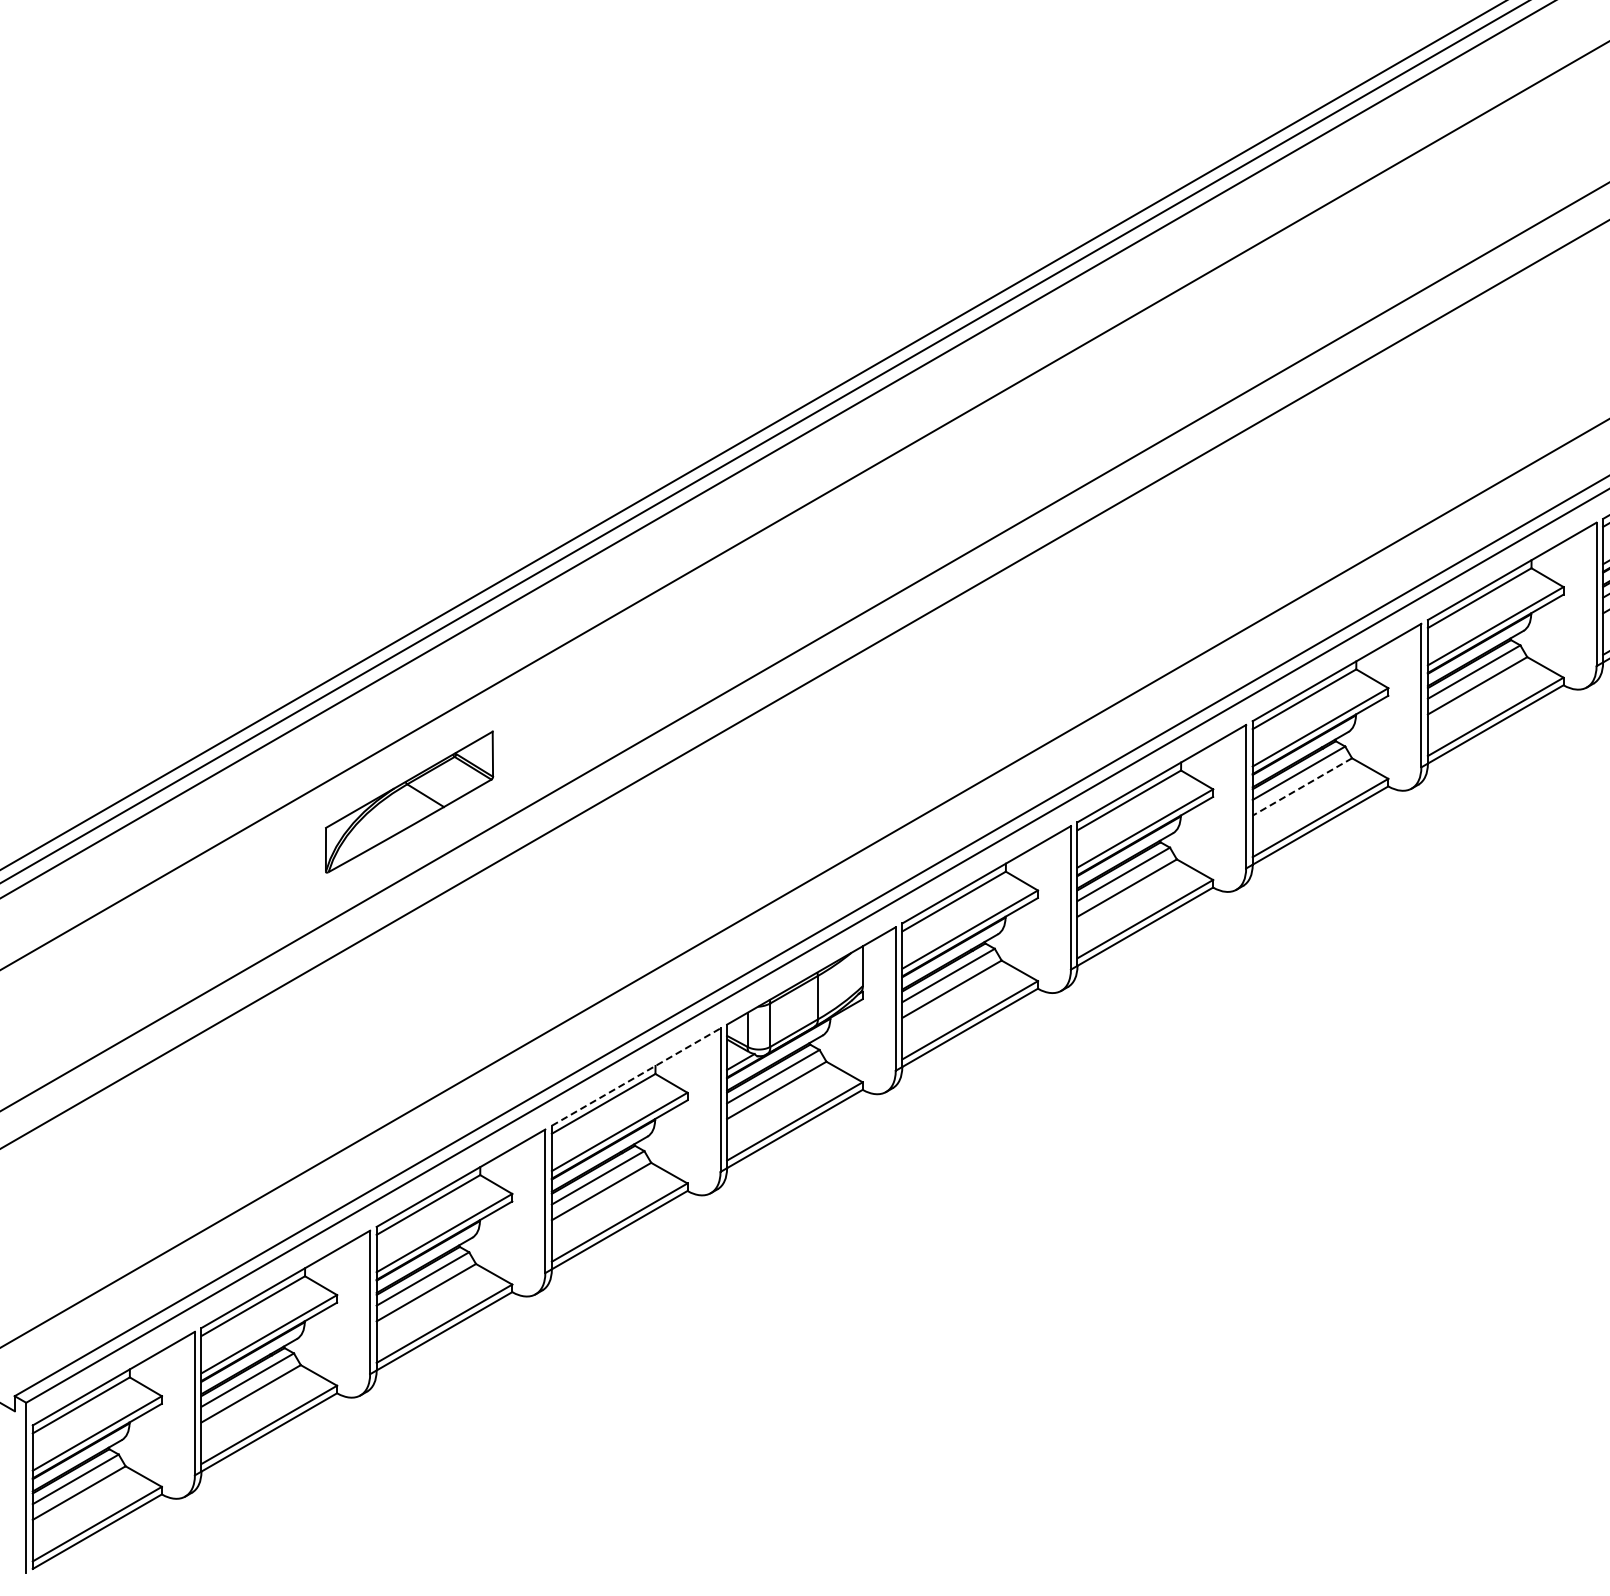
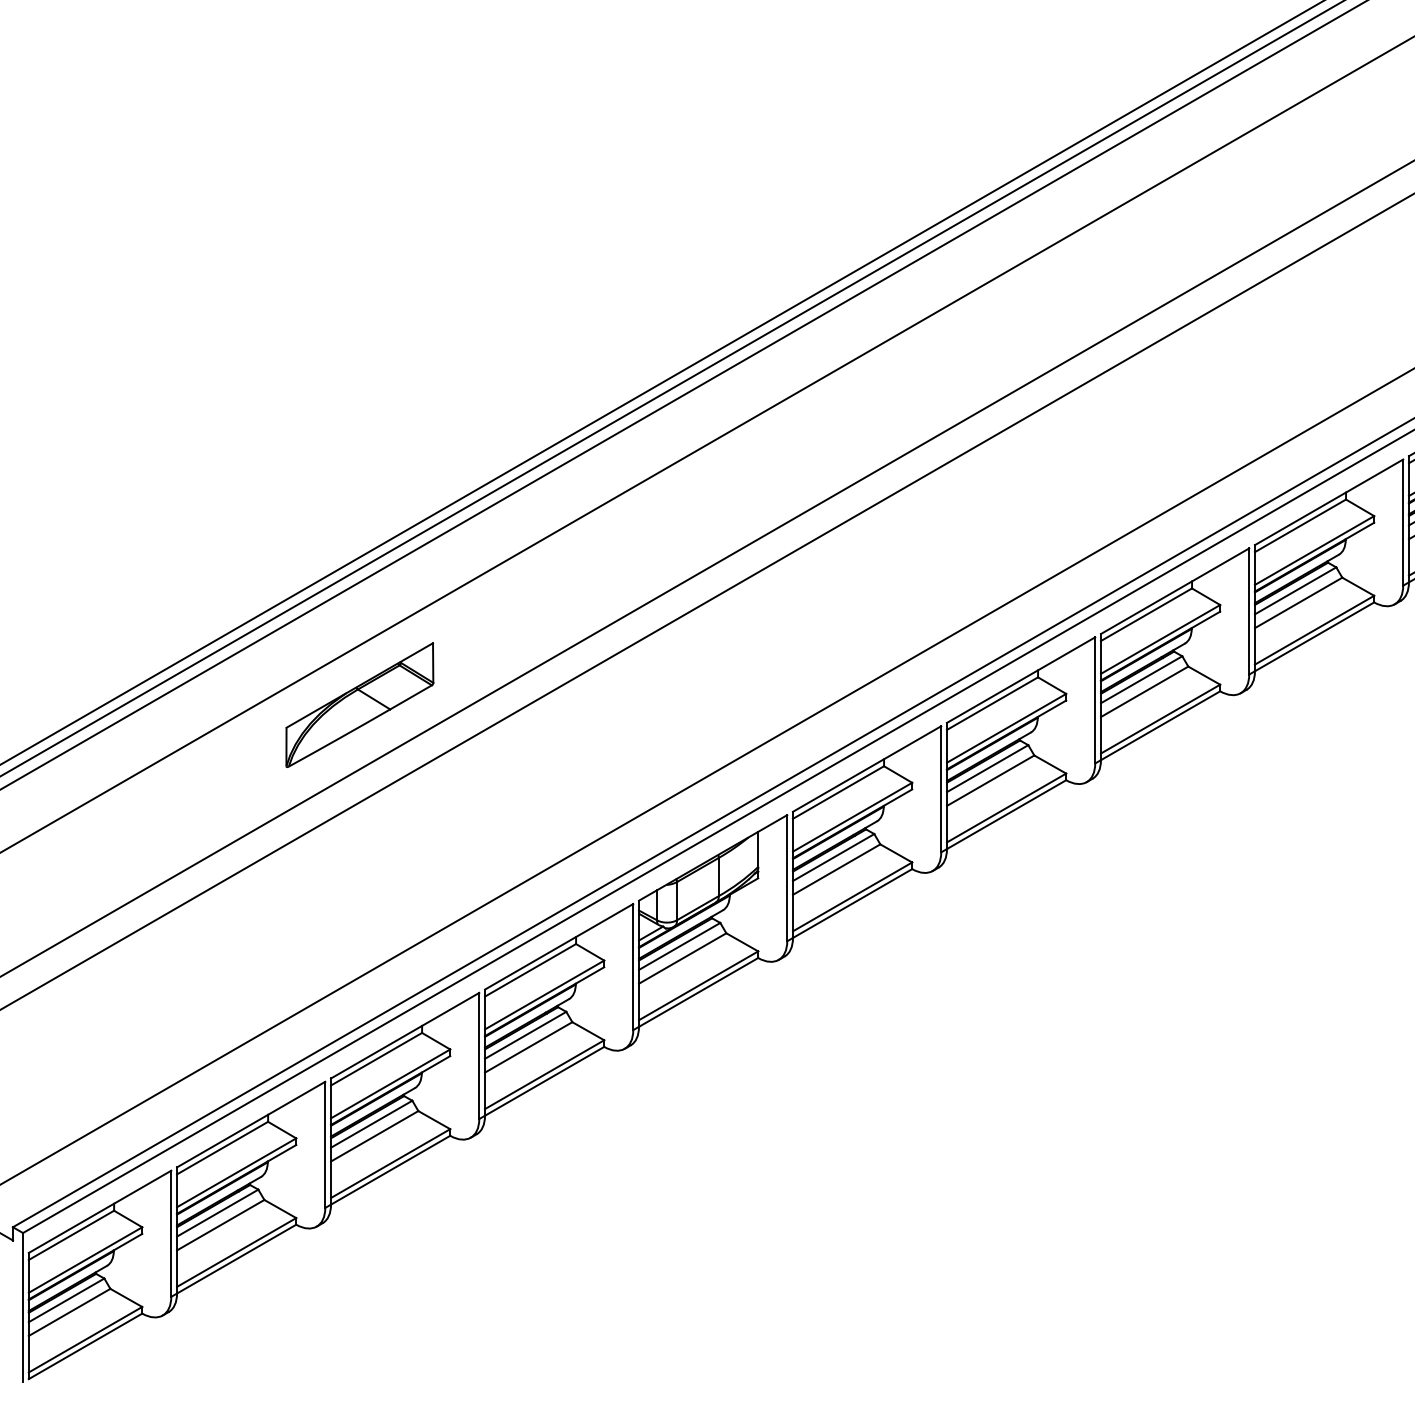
line: (1301, 787) -> (1143, 692), dashed -> solid
line: (636, 1076) -> (559, 946), dashed -> solid

